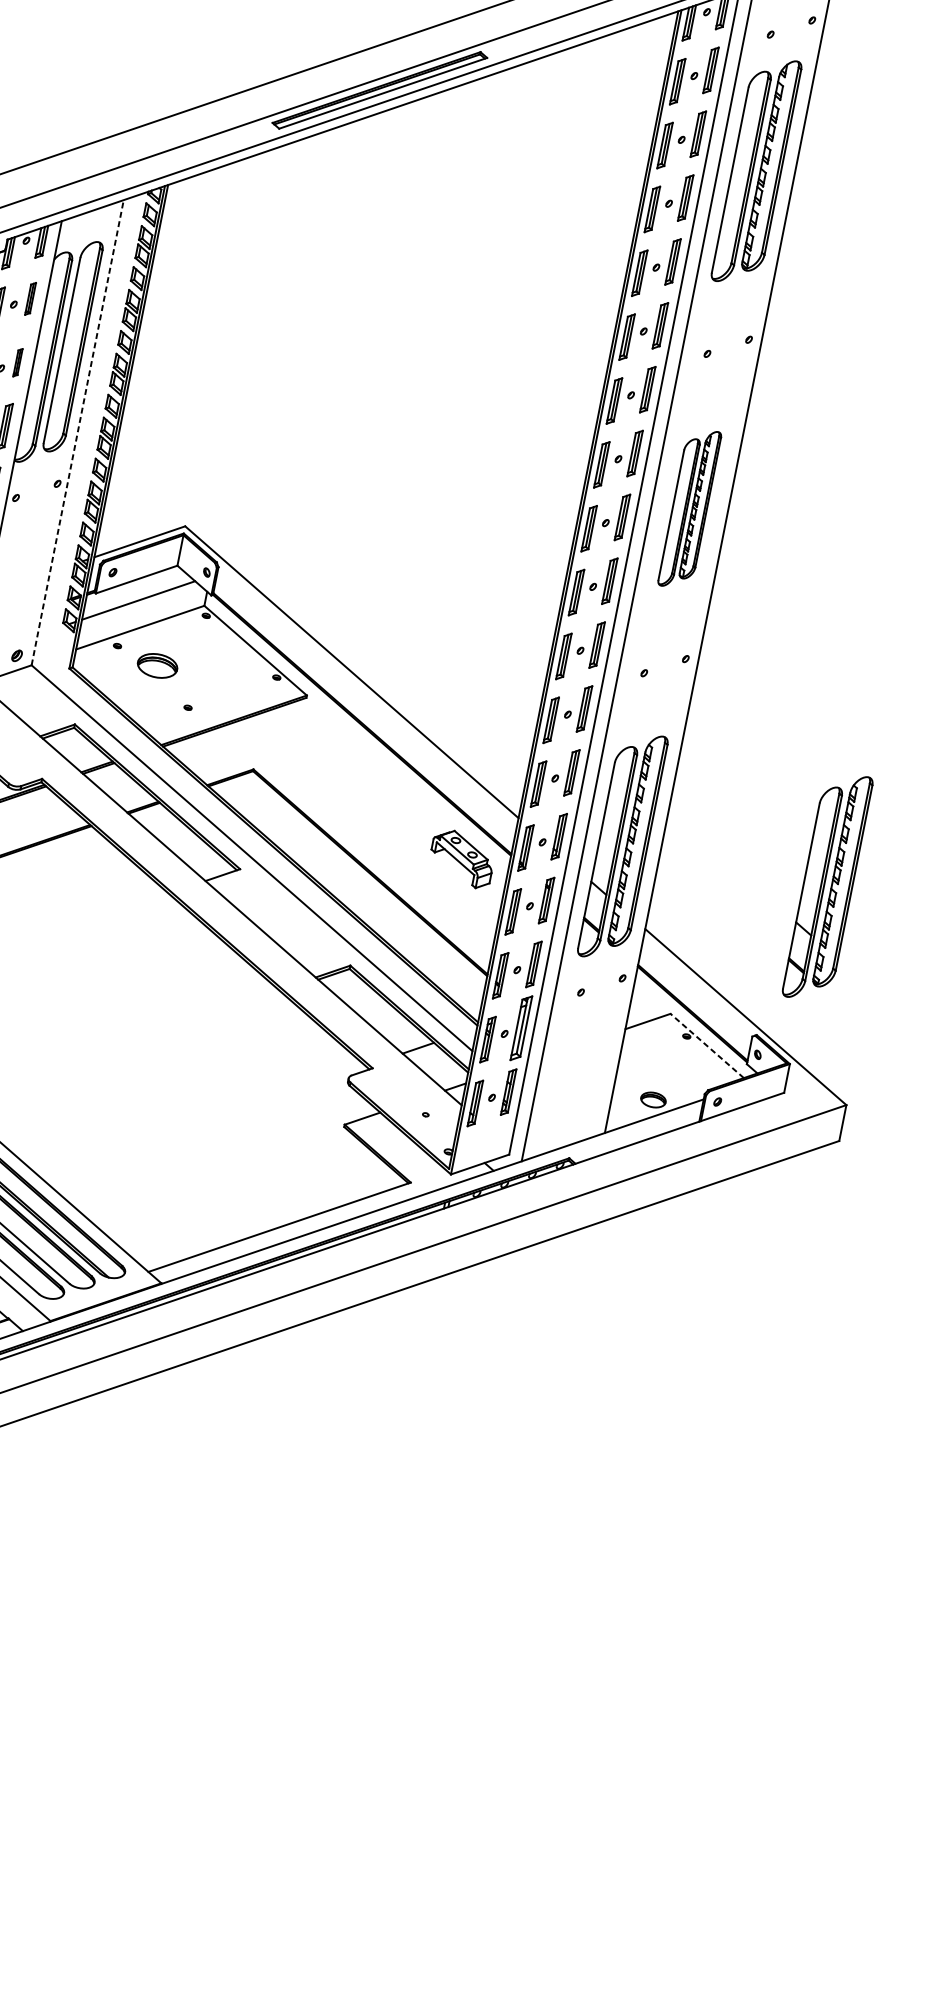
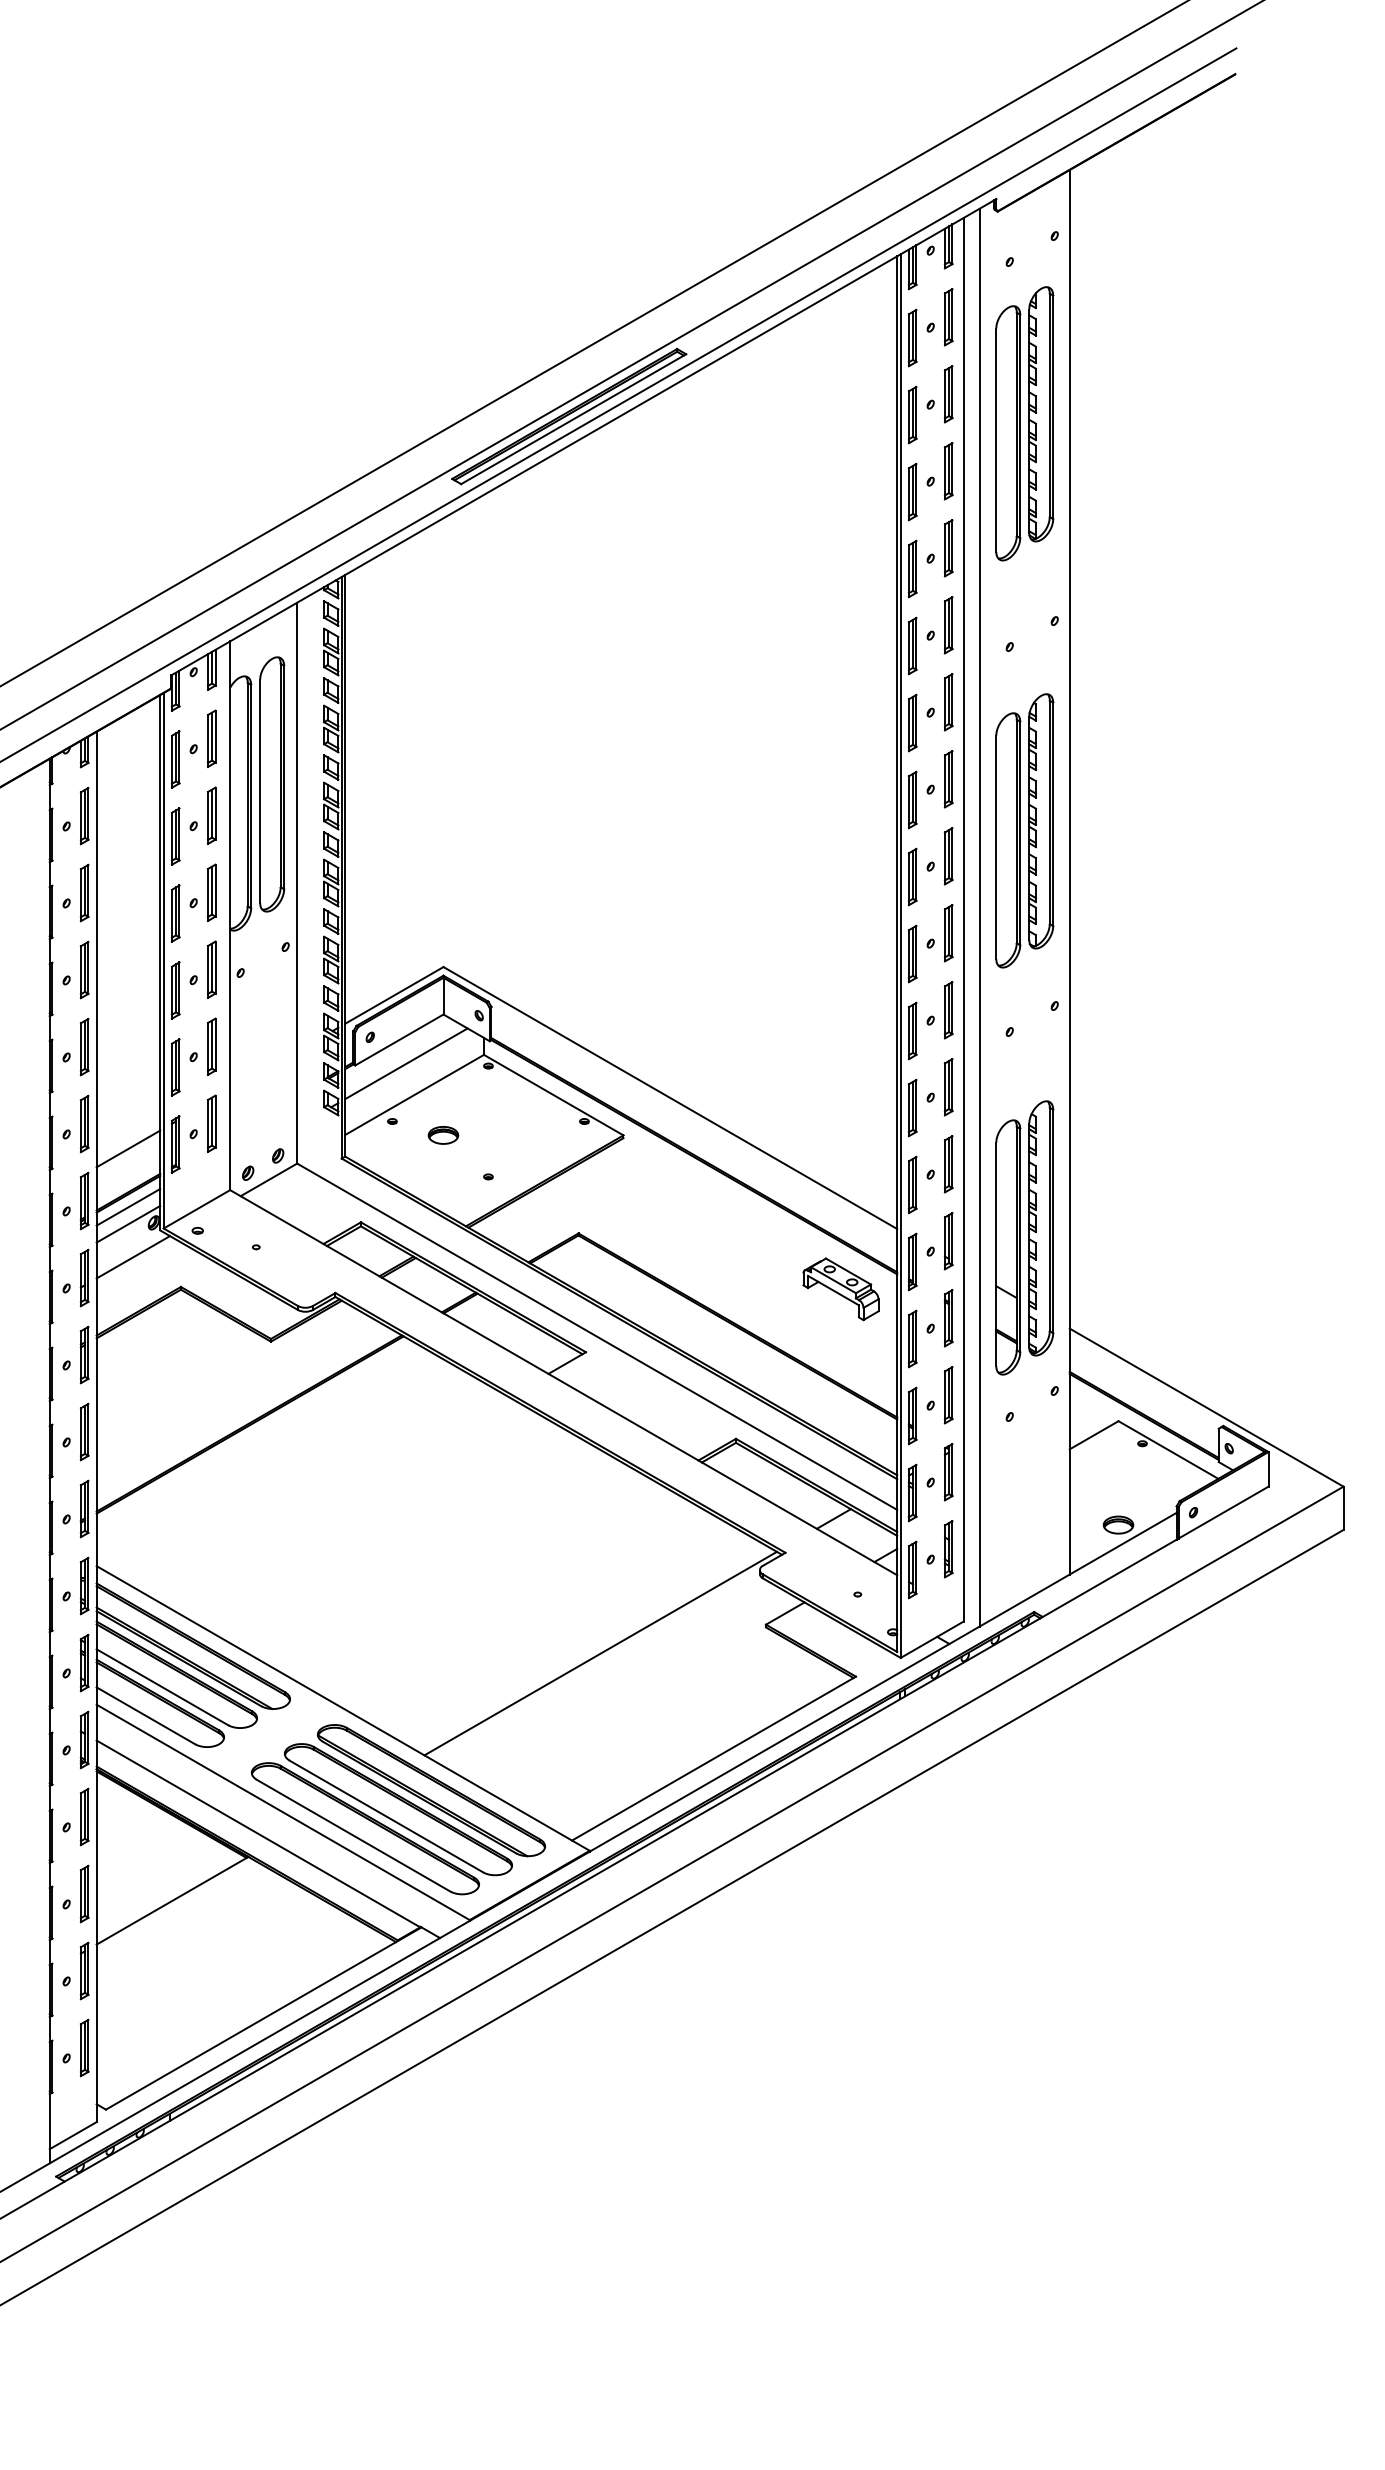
part: (30, 298) -> (211, 738), size x1.43
part: (17, 362) -> (211, 815), size x1.67
line: (78, 432) -> (297, 882), dashed -> solid
part: (689, 508) -> (1024, 830), size x1.43
part: (157, 666) -> (443, 1135), size x0.62
part: (827, 886) -> (1271, 1237), removed
part: (521, 1028) -> (948, 1472), size x0.71
line: (707, 1046) -> (1168, 1450), dashed -> solid
line: (202, 1121) -> (600, 1653), added

